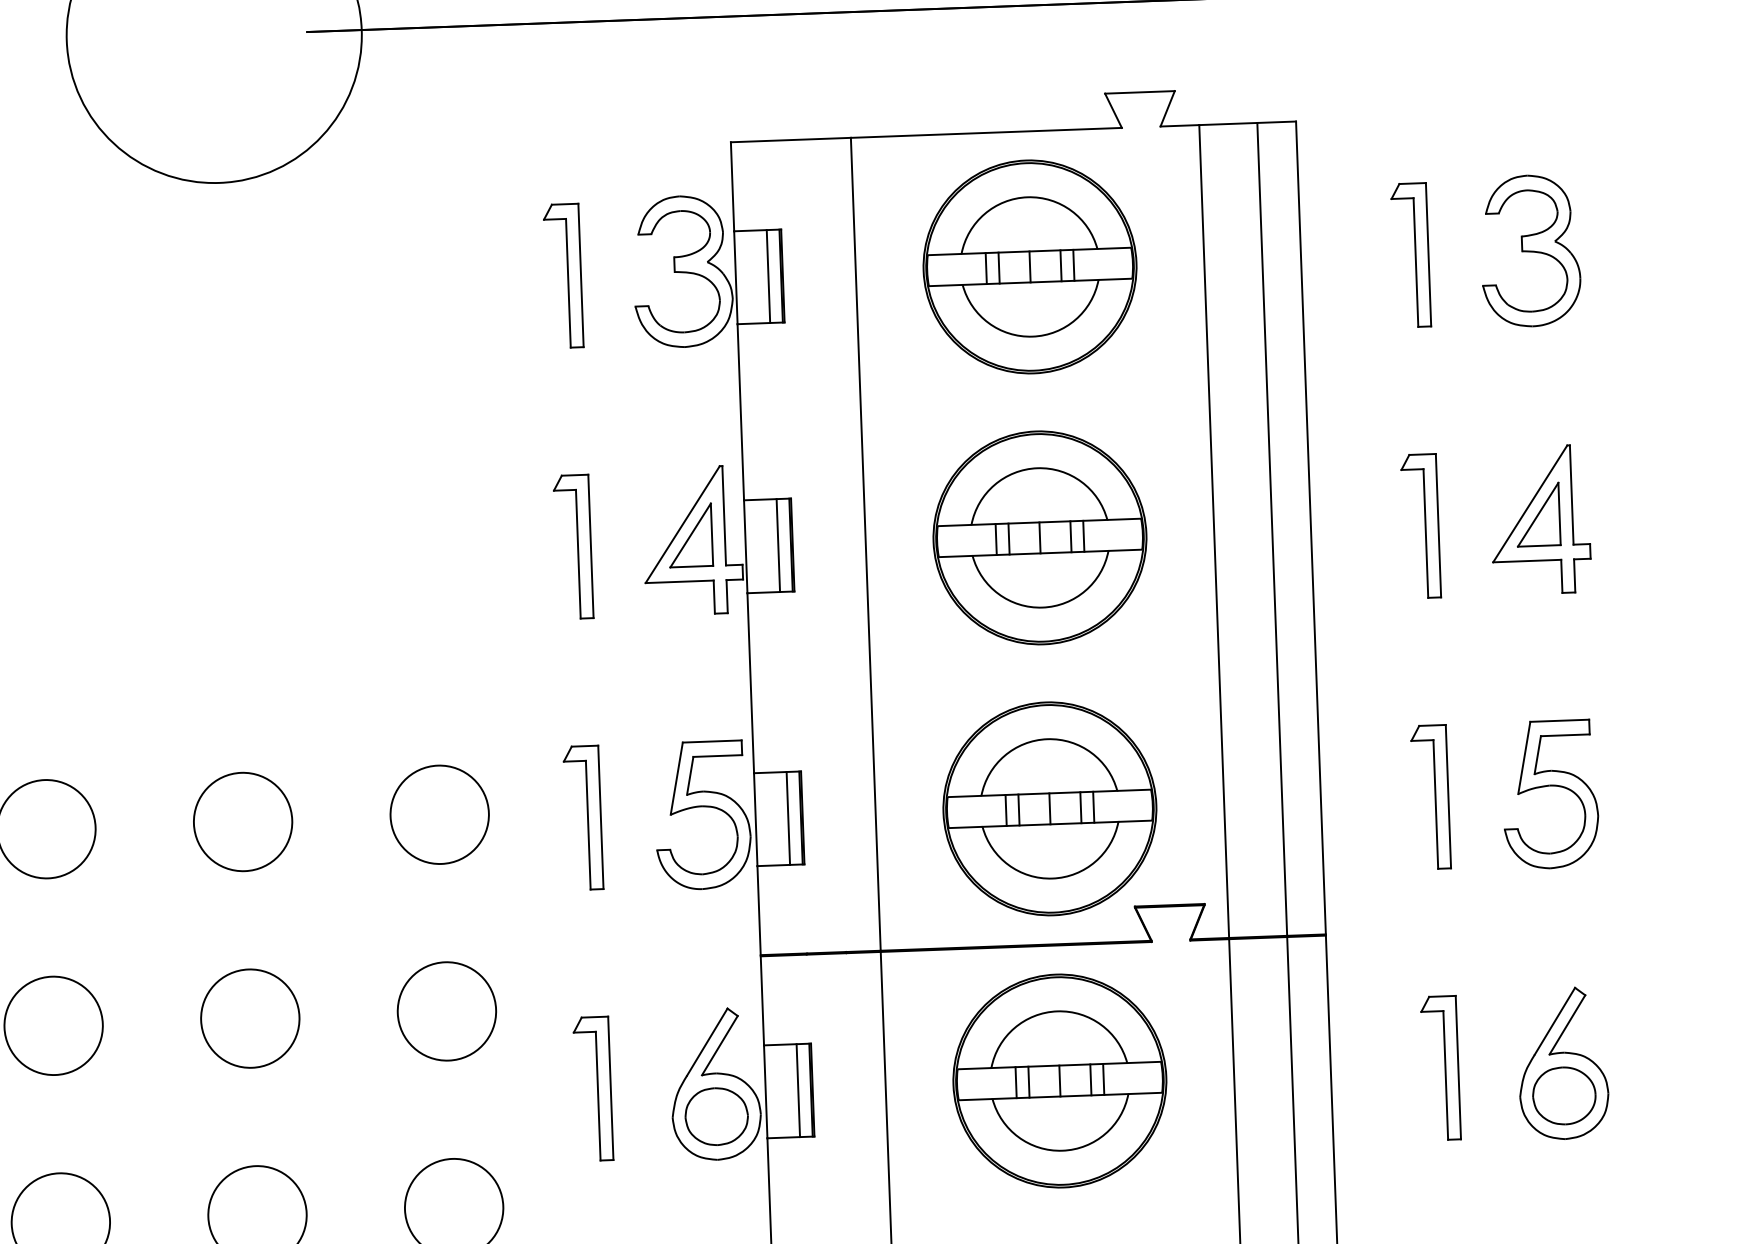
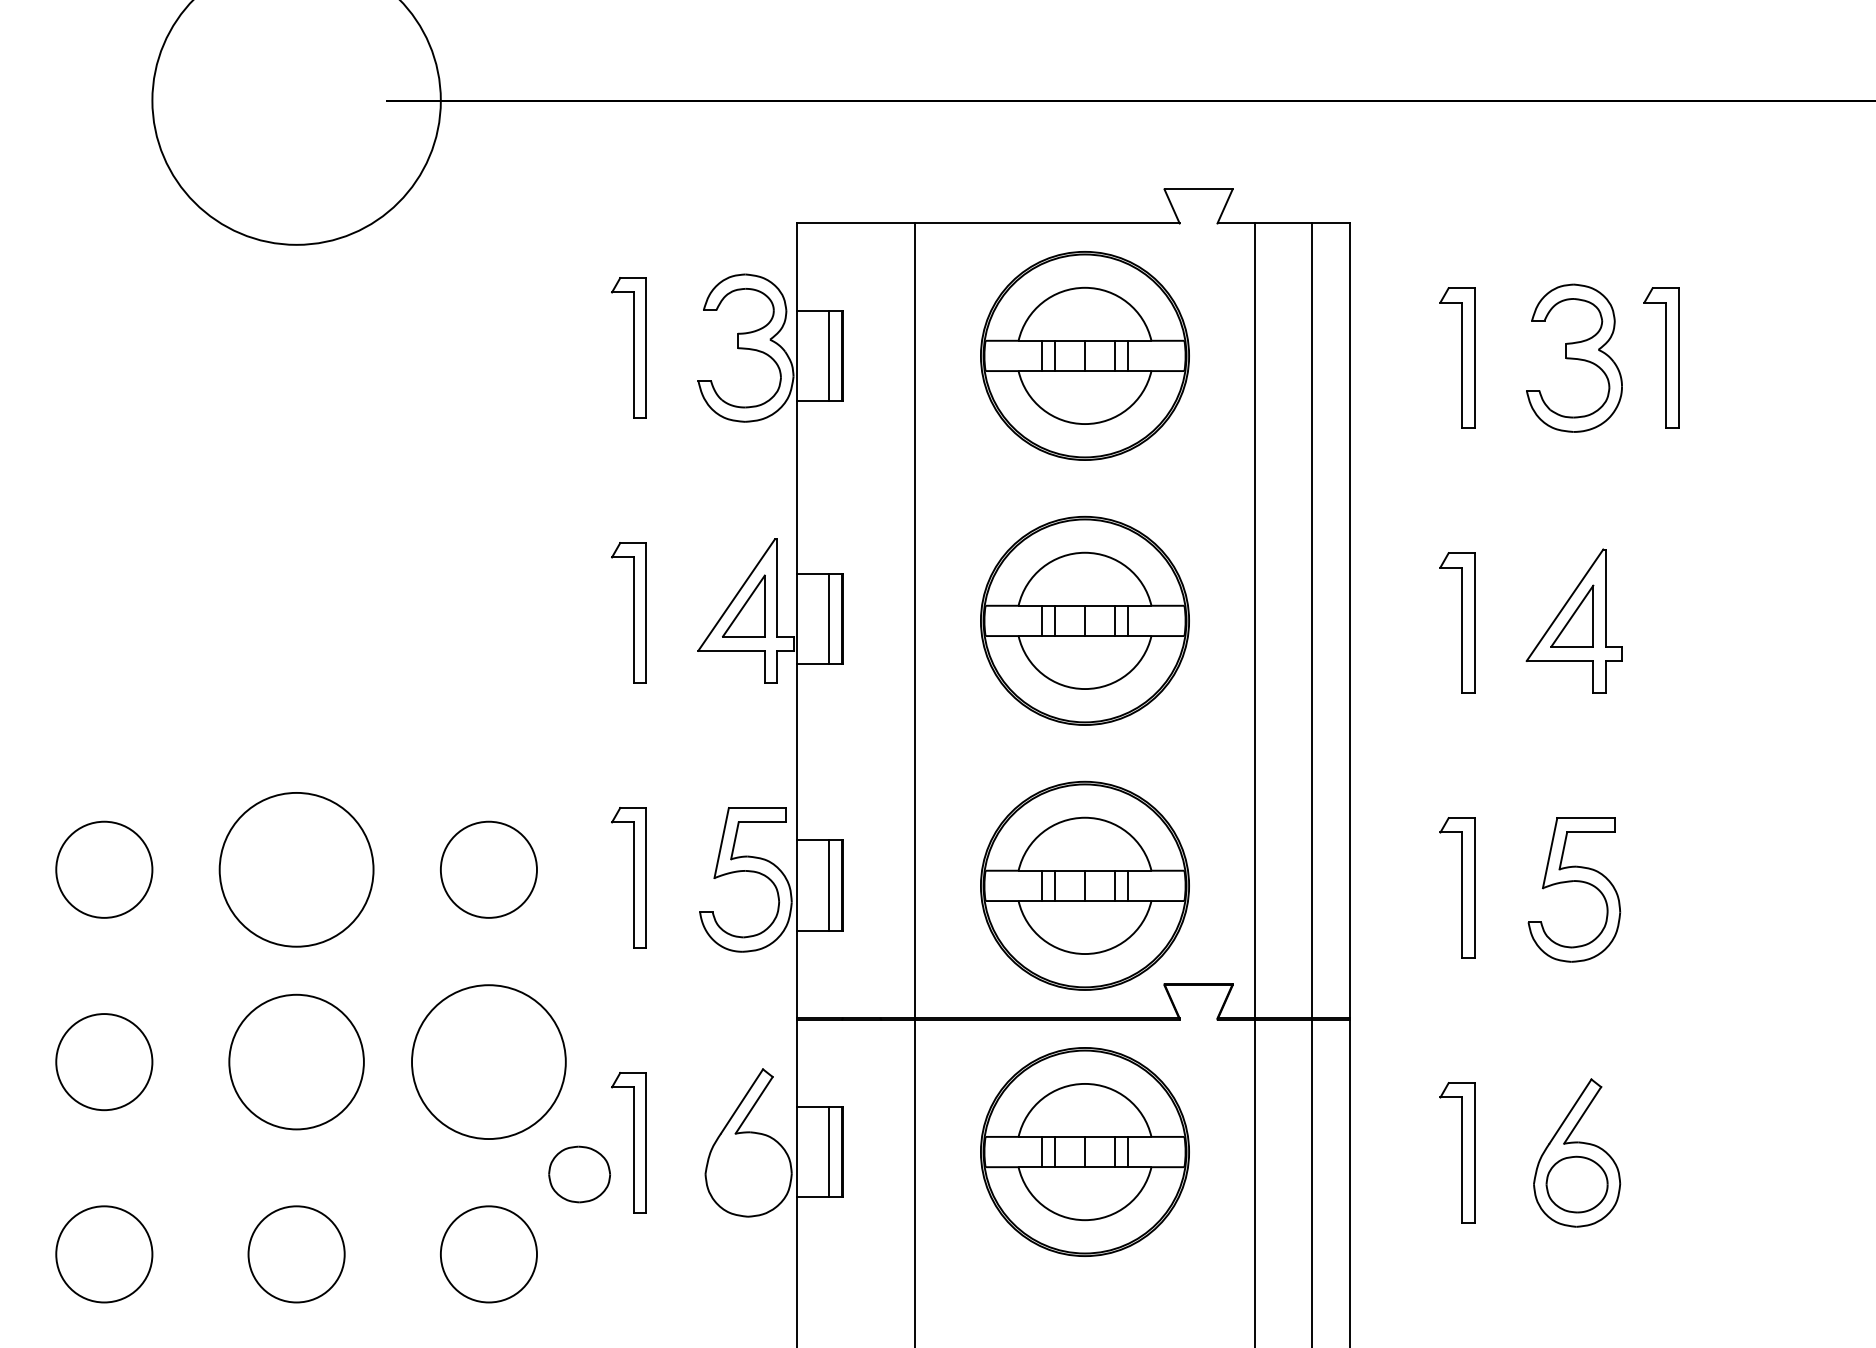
part: (1619, 246) -> (1661, 357), added
circle: (242, 821) -> (296, 869), size x1.6
circle: (446, 1011) -> (488, 1062), size x1.6
circle: (250, 1019) -> (296, 1062), size x1.4
part: (716, 1116) -> (579, 1174), moved

